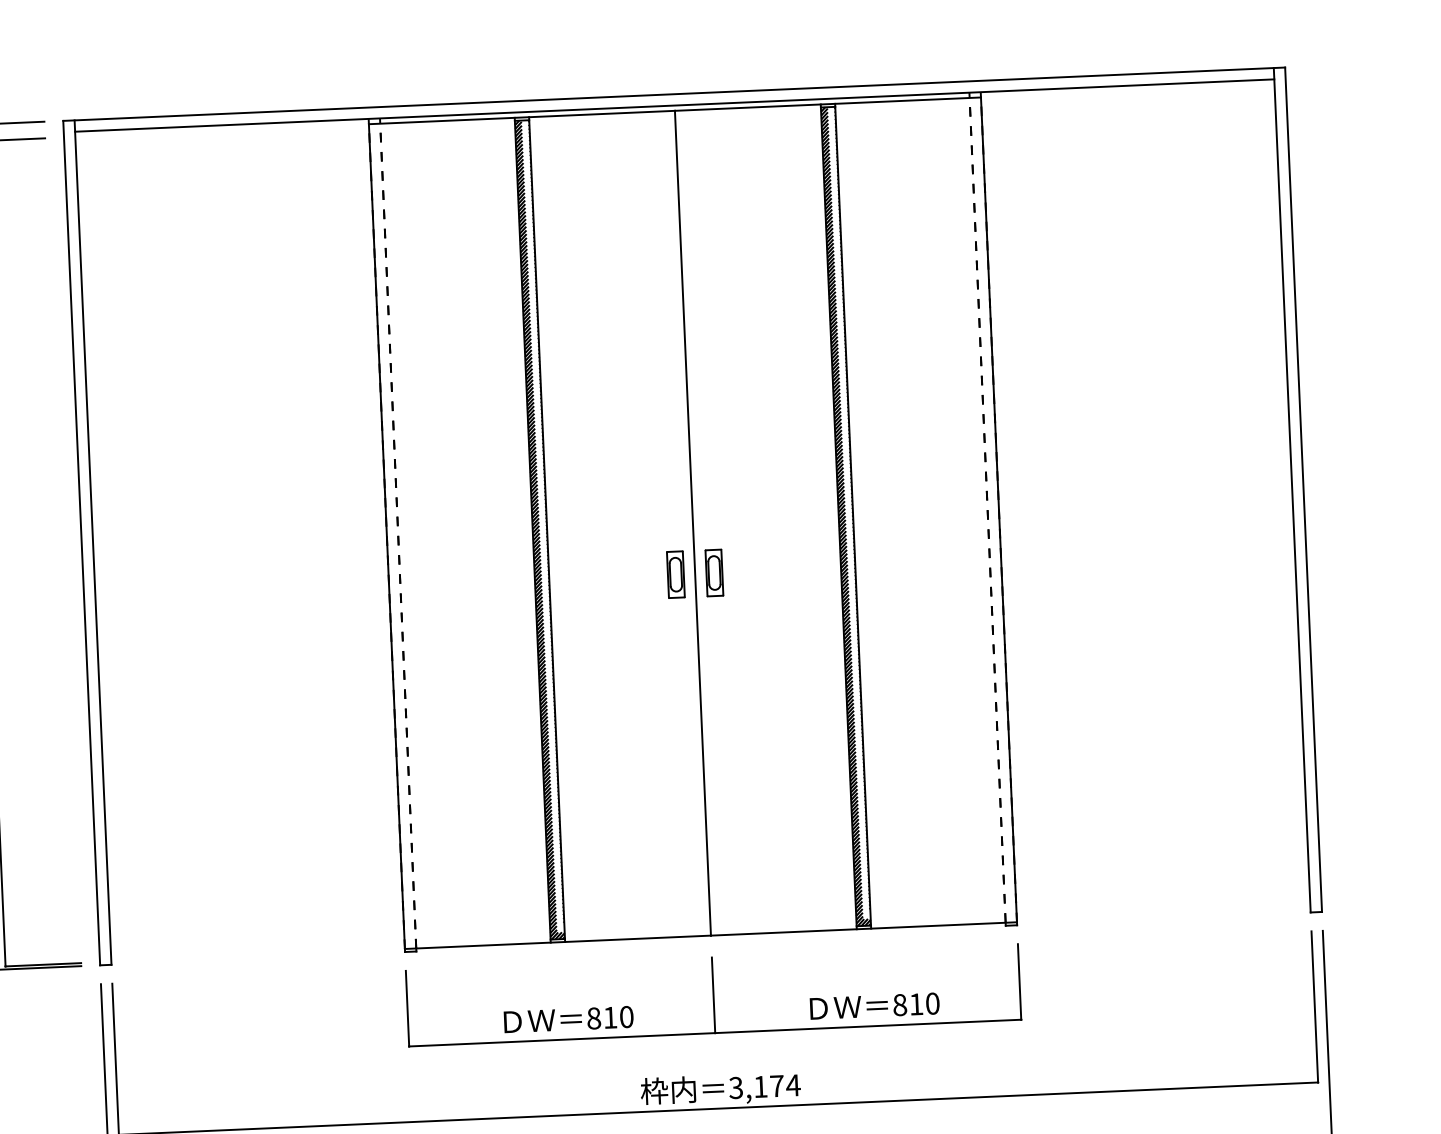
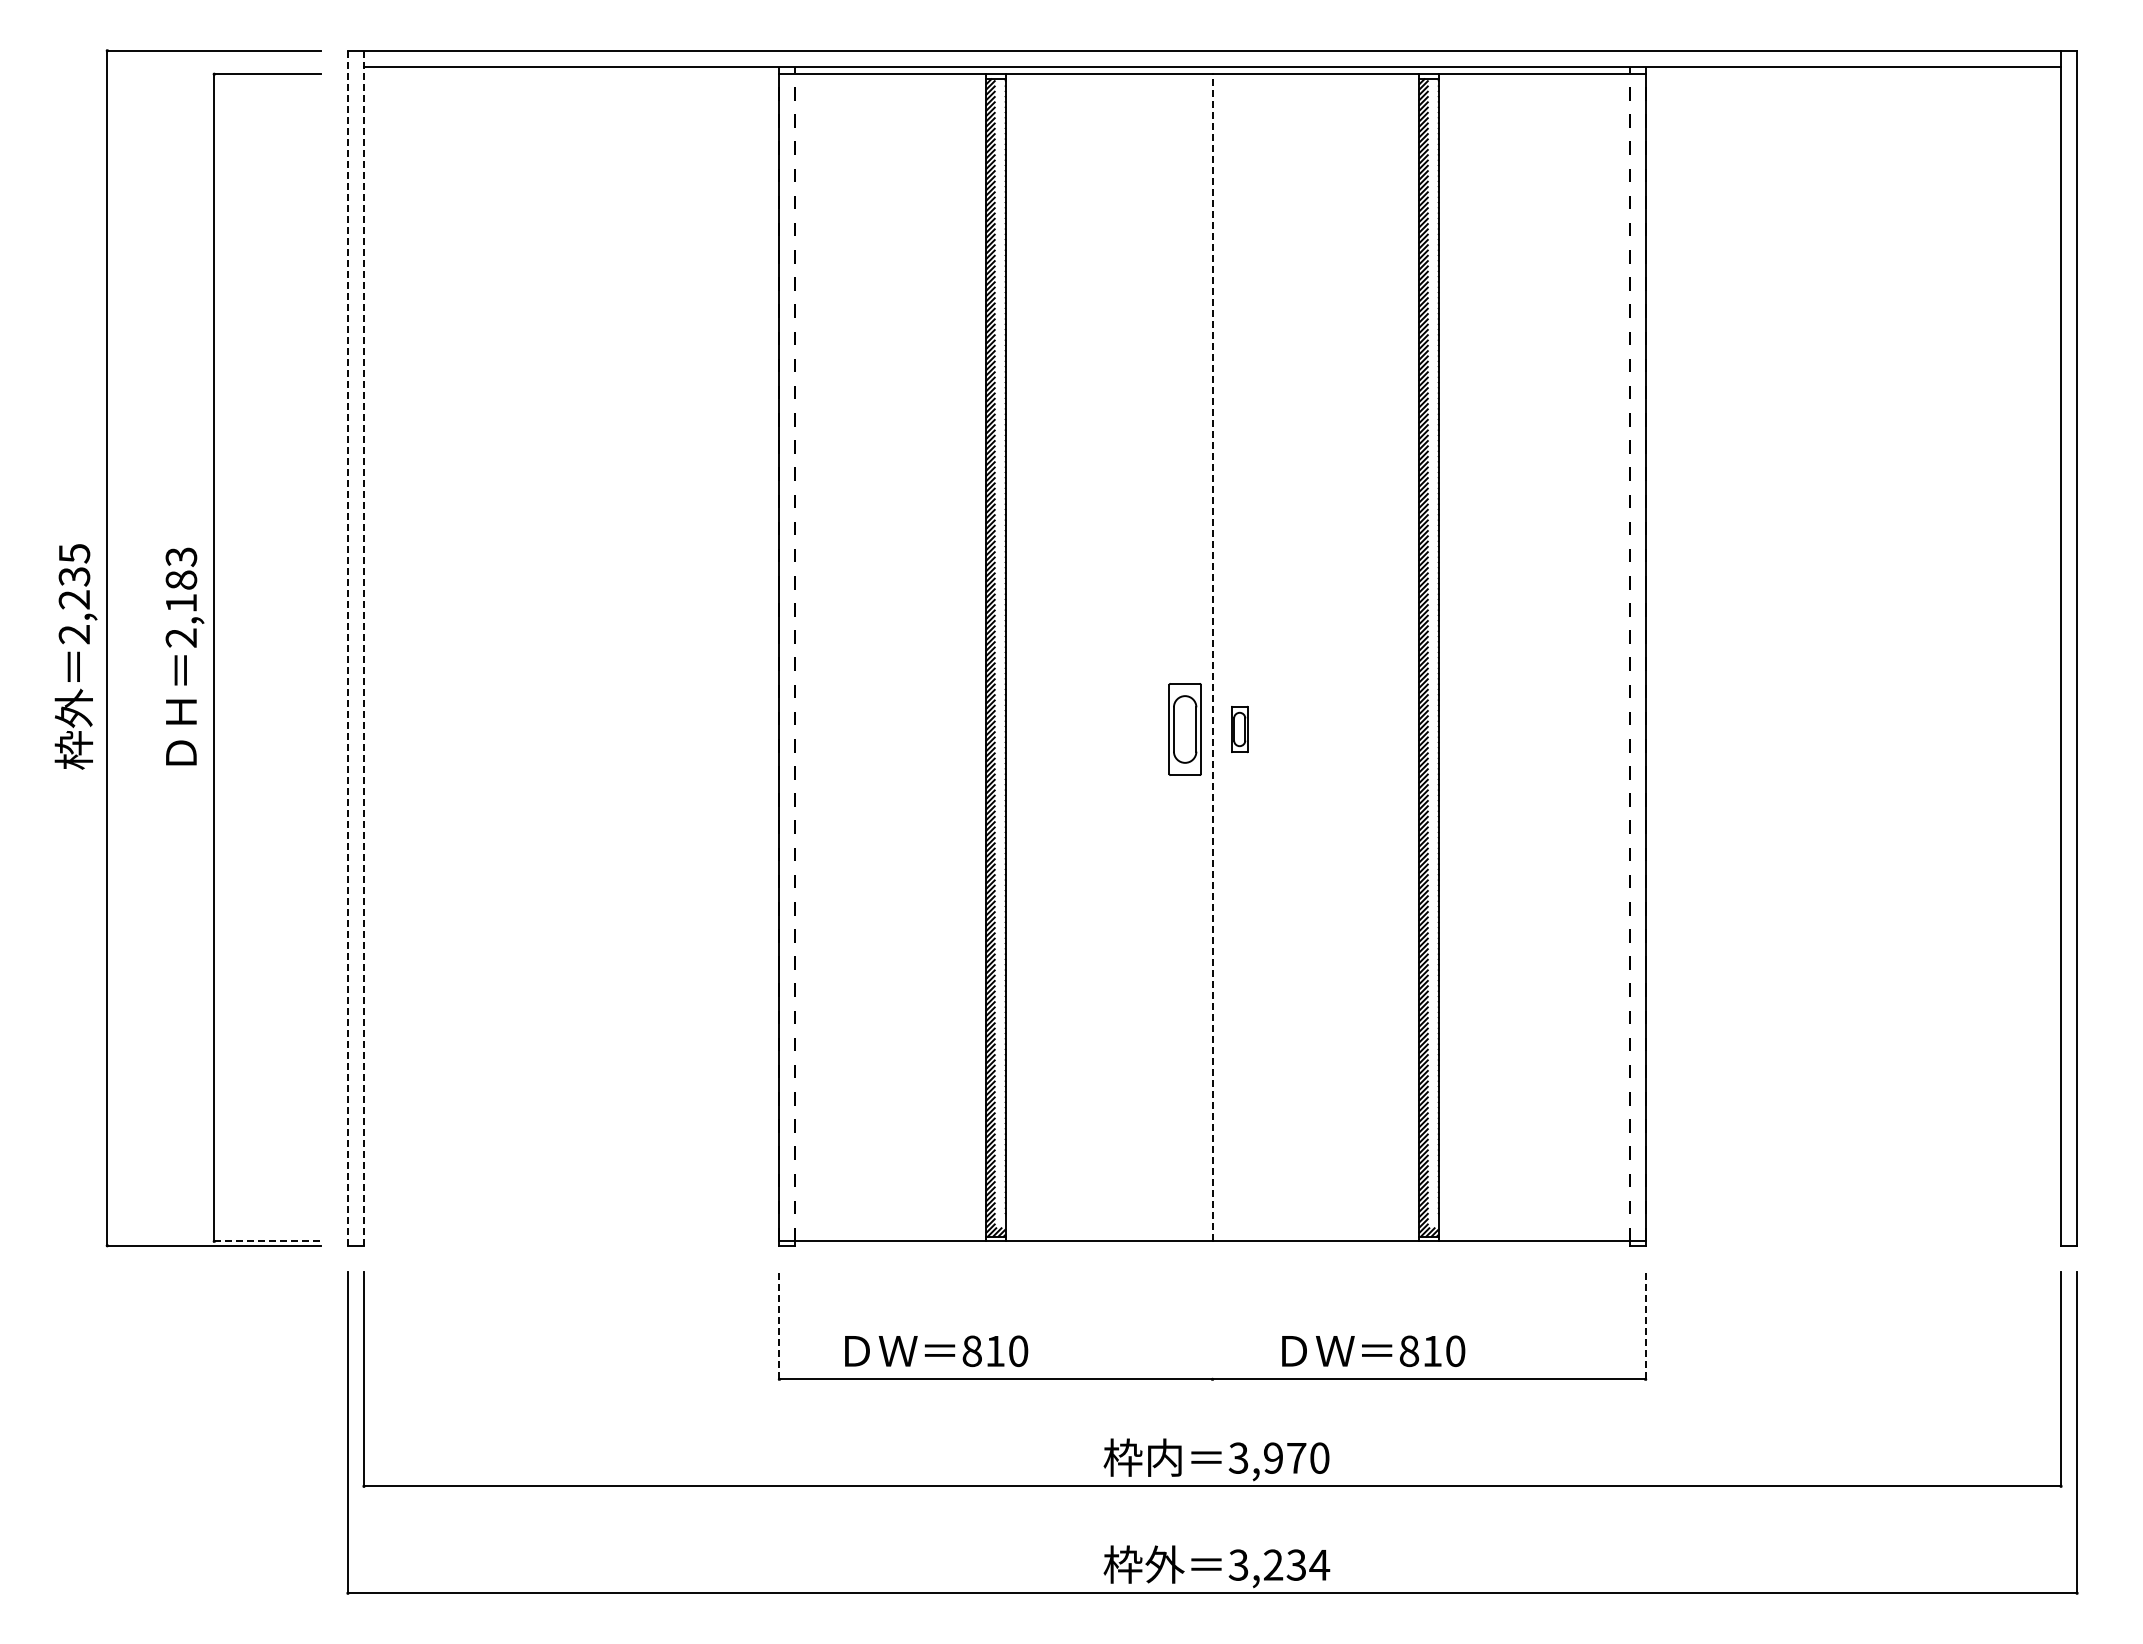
line: (692, 522) -> (1212, 657), solid -> dashed
line: (92, 542) -> (363, 648), solid -> dashed
line: (81, 543) -> (347, 648), solid -> dashed
part: (714, 573) -> (1239, 729), size x0.7
part: (676, 574) -> (1185, 729), size x1.4
line: (43, 964) -> (268, 1241), solid -> dashed
line: (1019, 981) -> (1645, 1325), solid -> dashed
line: (713, 995) -> (1212, 1325), removed
text: (874, 1005) -> (1373, 1350), moved
line: (407, 1008) -> (779, 1325), solid -> dashed
text: (568, 1019) -> (936, 1351), moved
text: (777, 1085) -> (1297, 1457), 3,174 -> 3,970

